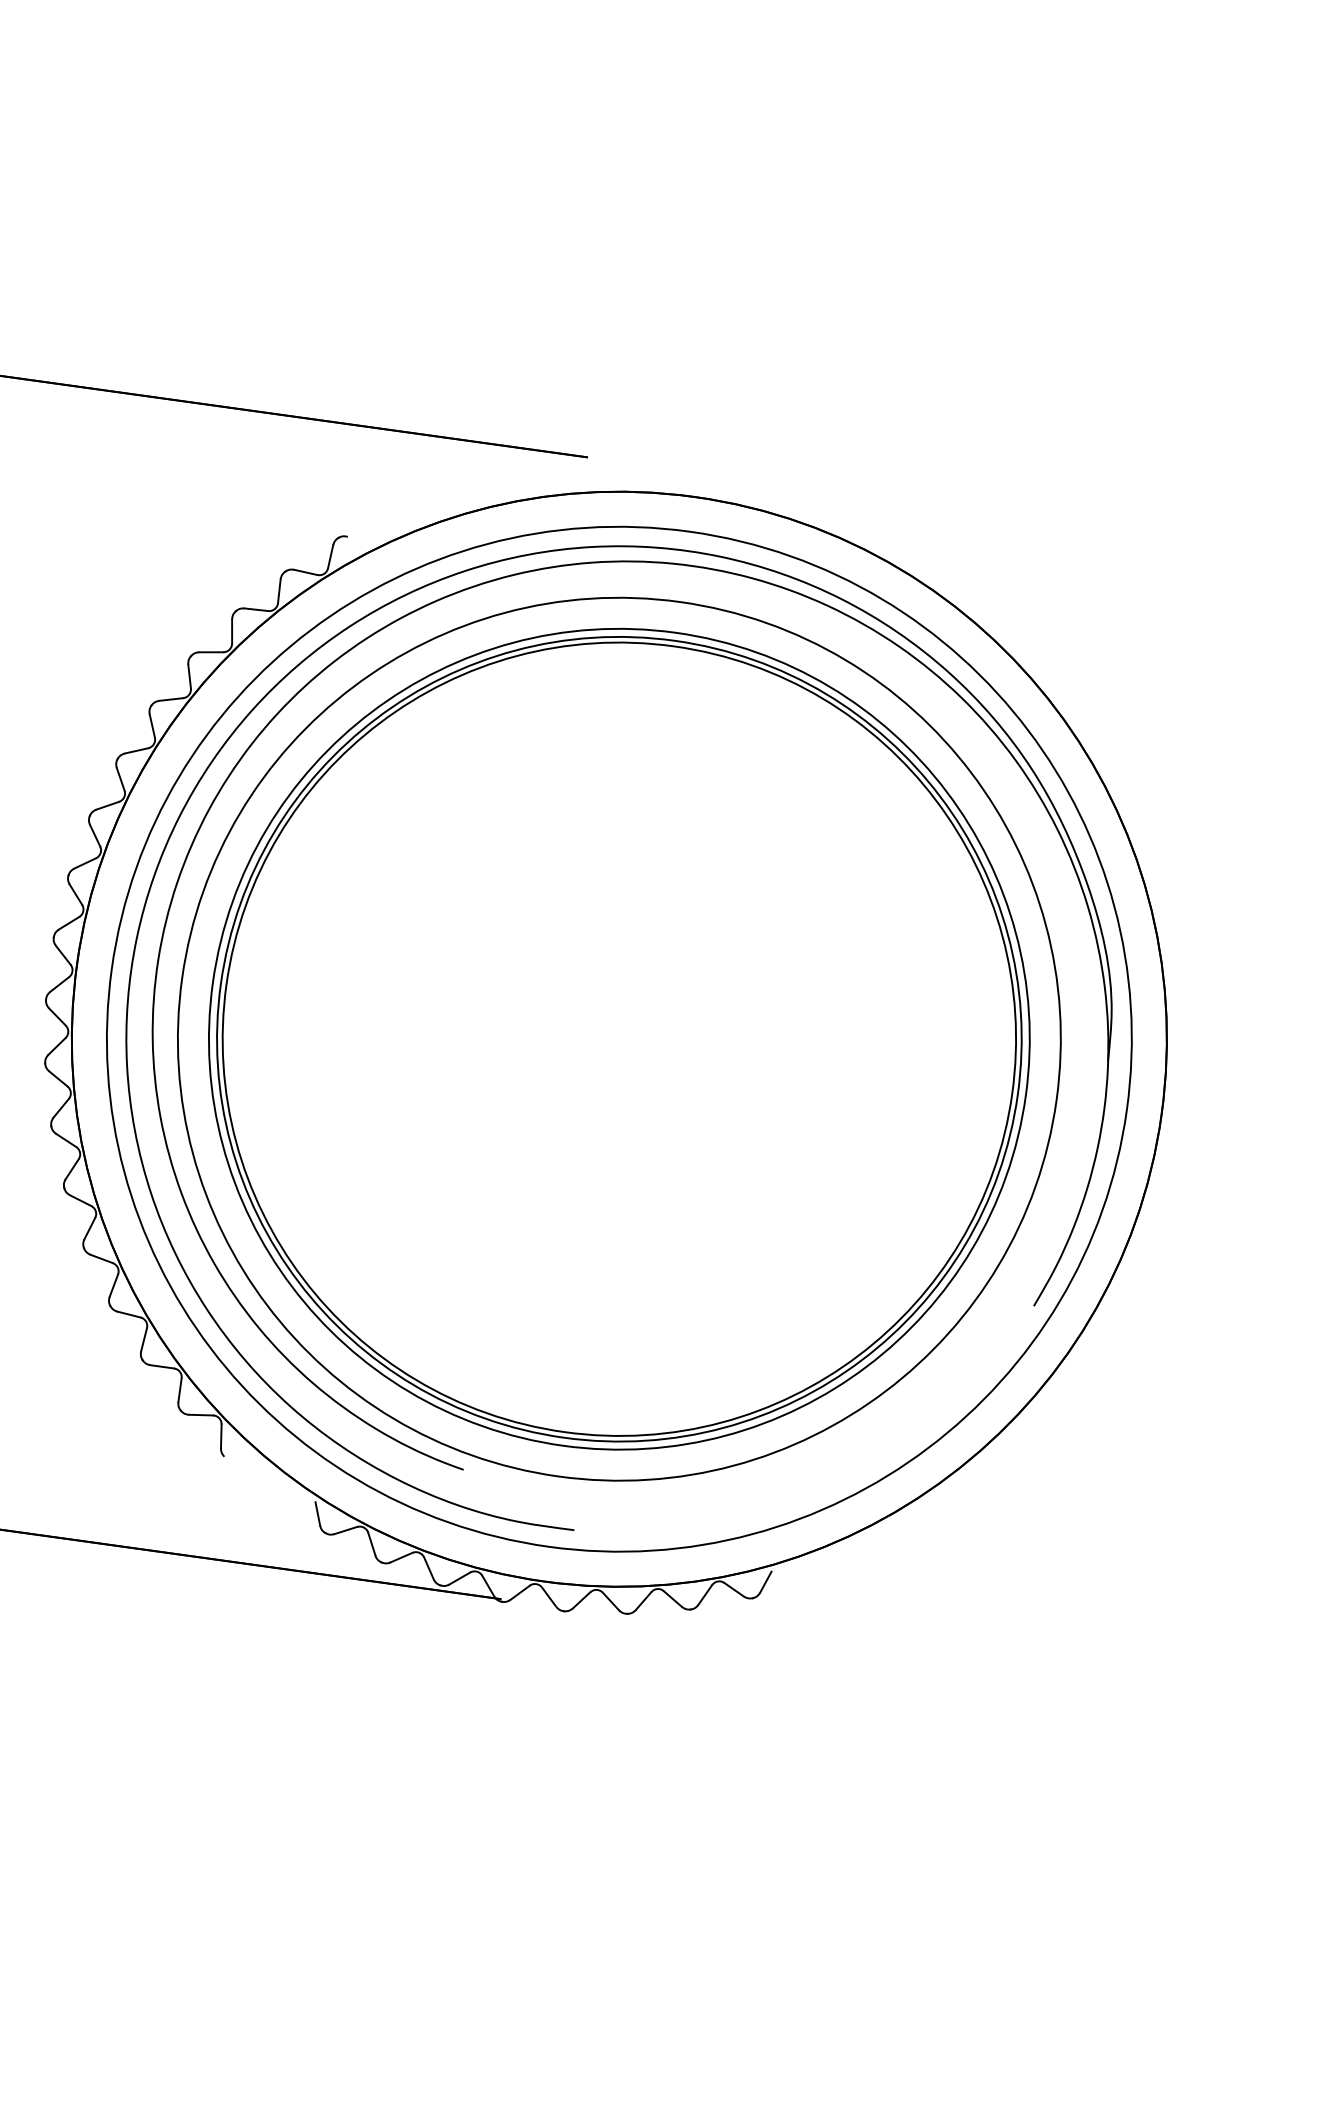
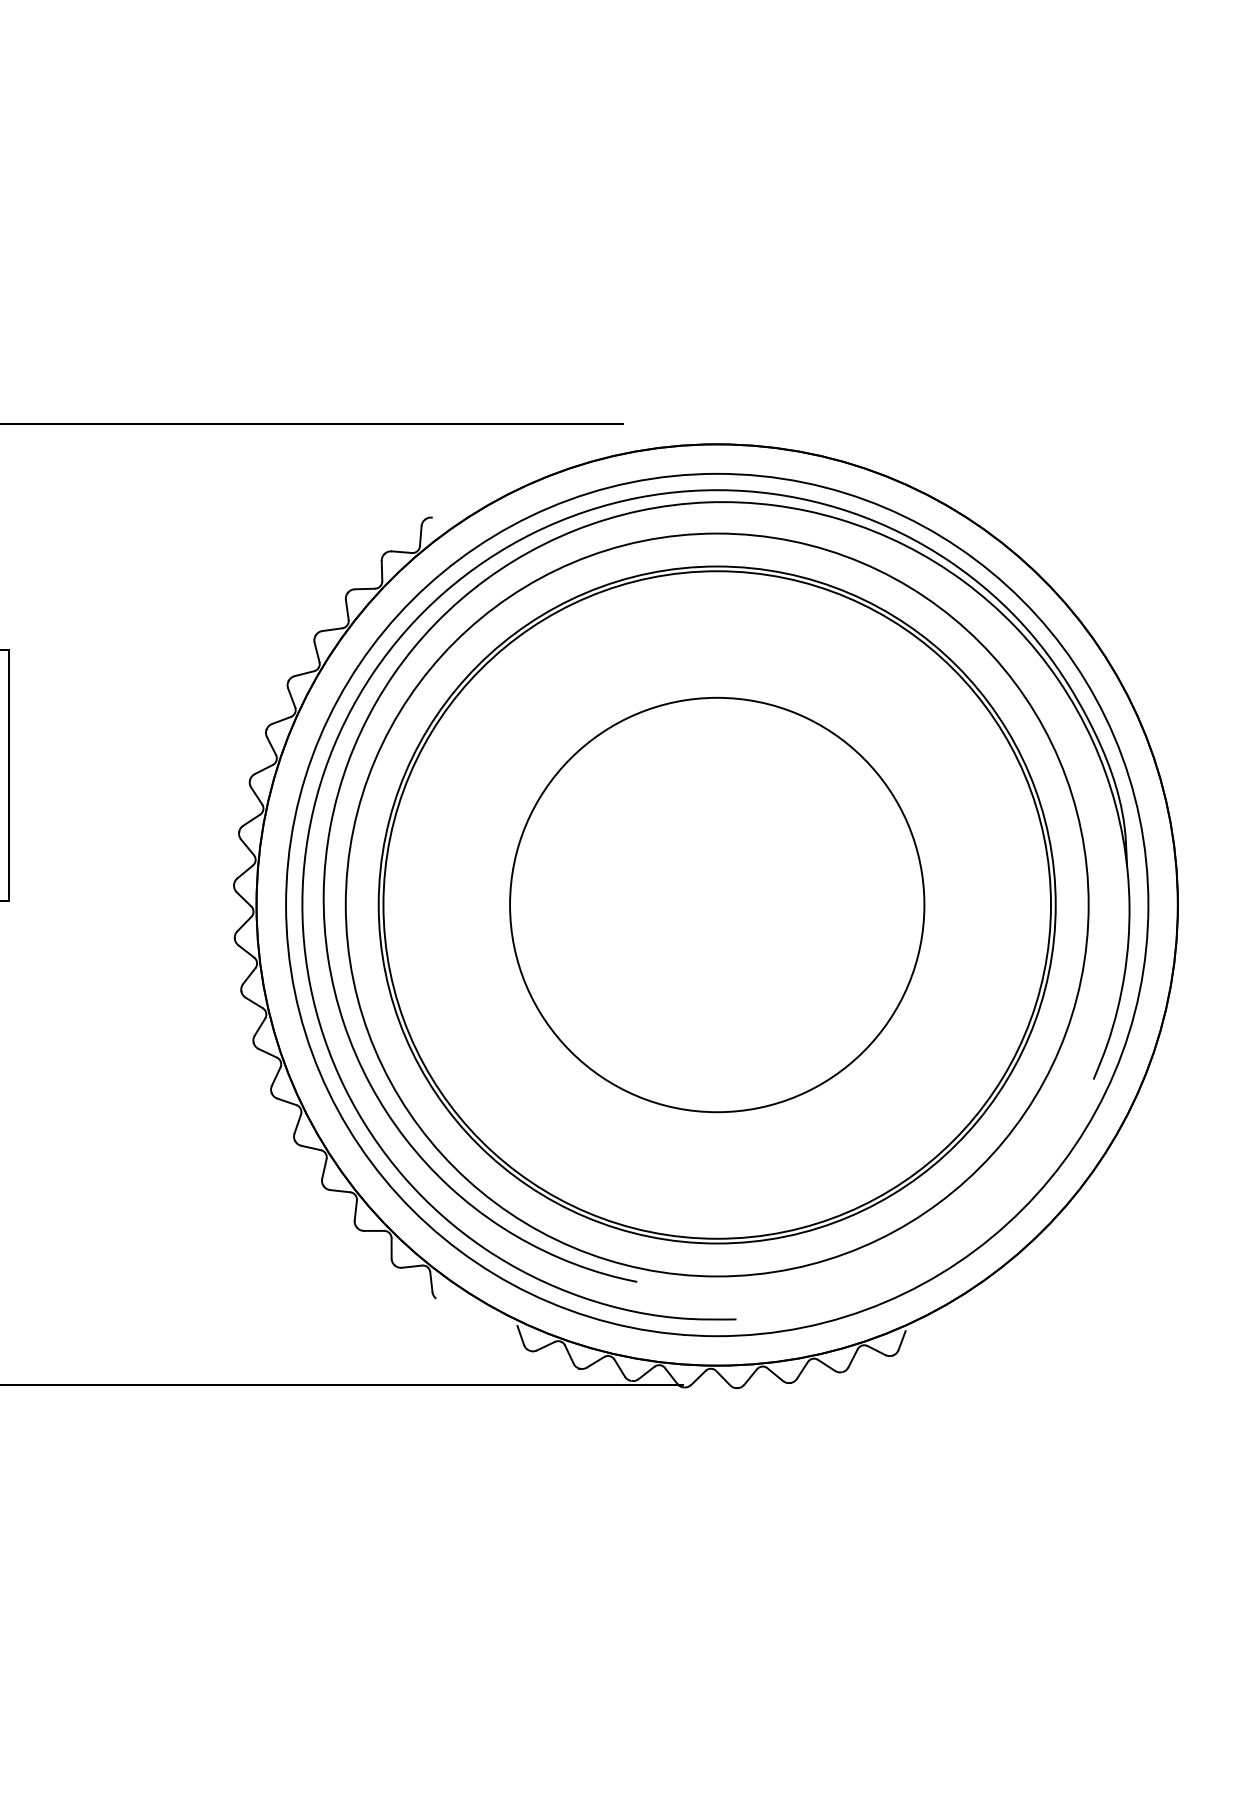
circle: (618, 1038) -> (716, 904), size x0.6

